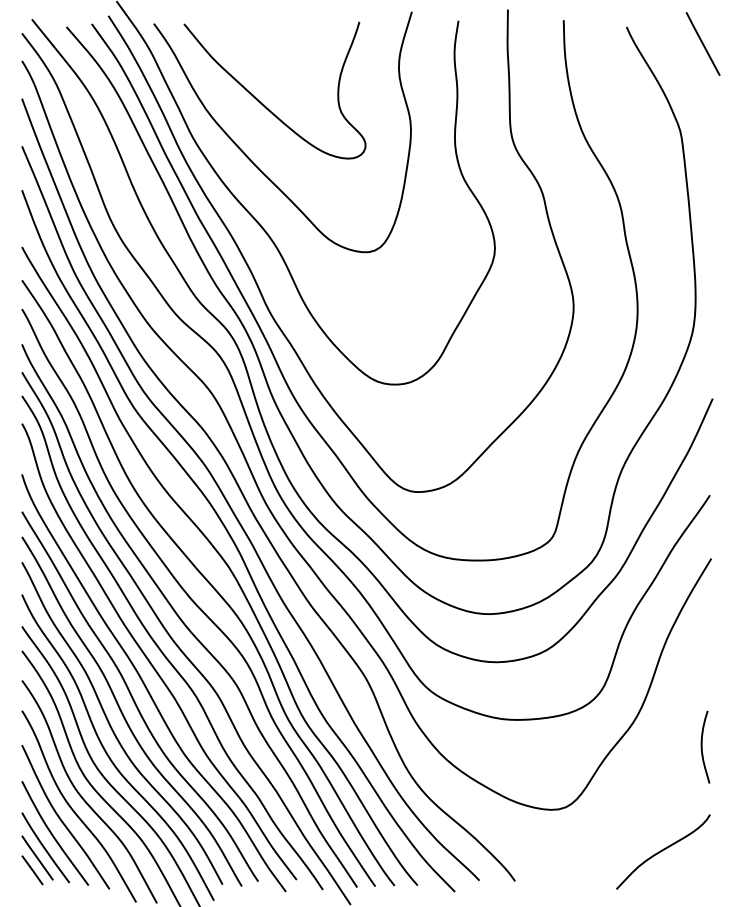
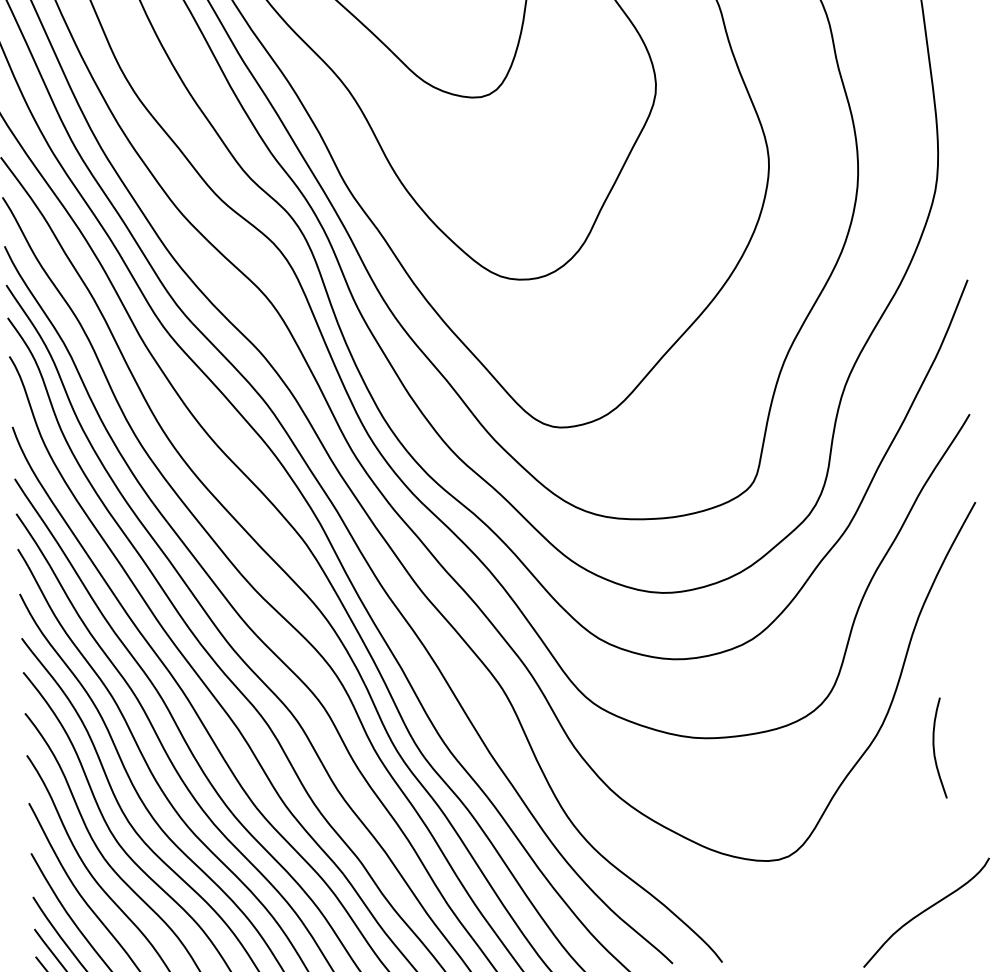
curve: (702, 746) -> (934, 747), moved

